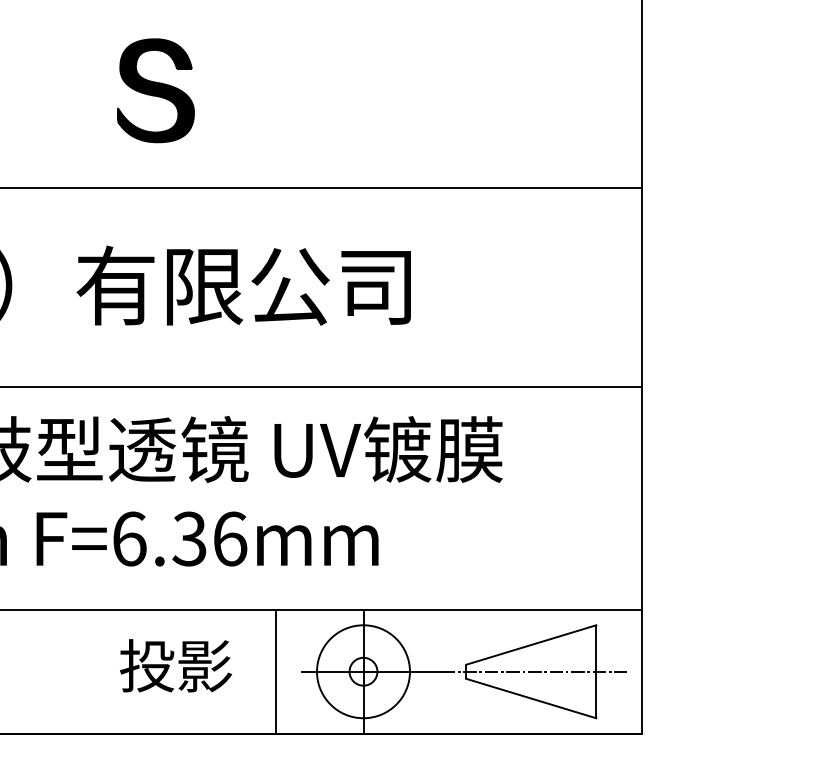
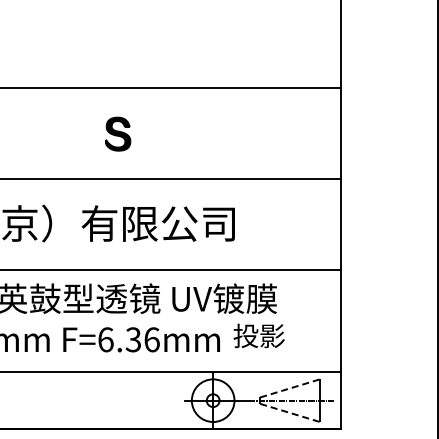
part: (157, 89) -> (118, 133), size x0.7
line: (532, 645) -> (290, 388), solid -> dashed
text: (174, 664) -> (258, 335), moved
line: (276, 671) -> (173, 400), removed
line: (532, 699) -> (290, 413), solid -> dashed

